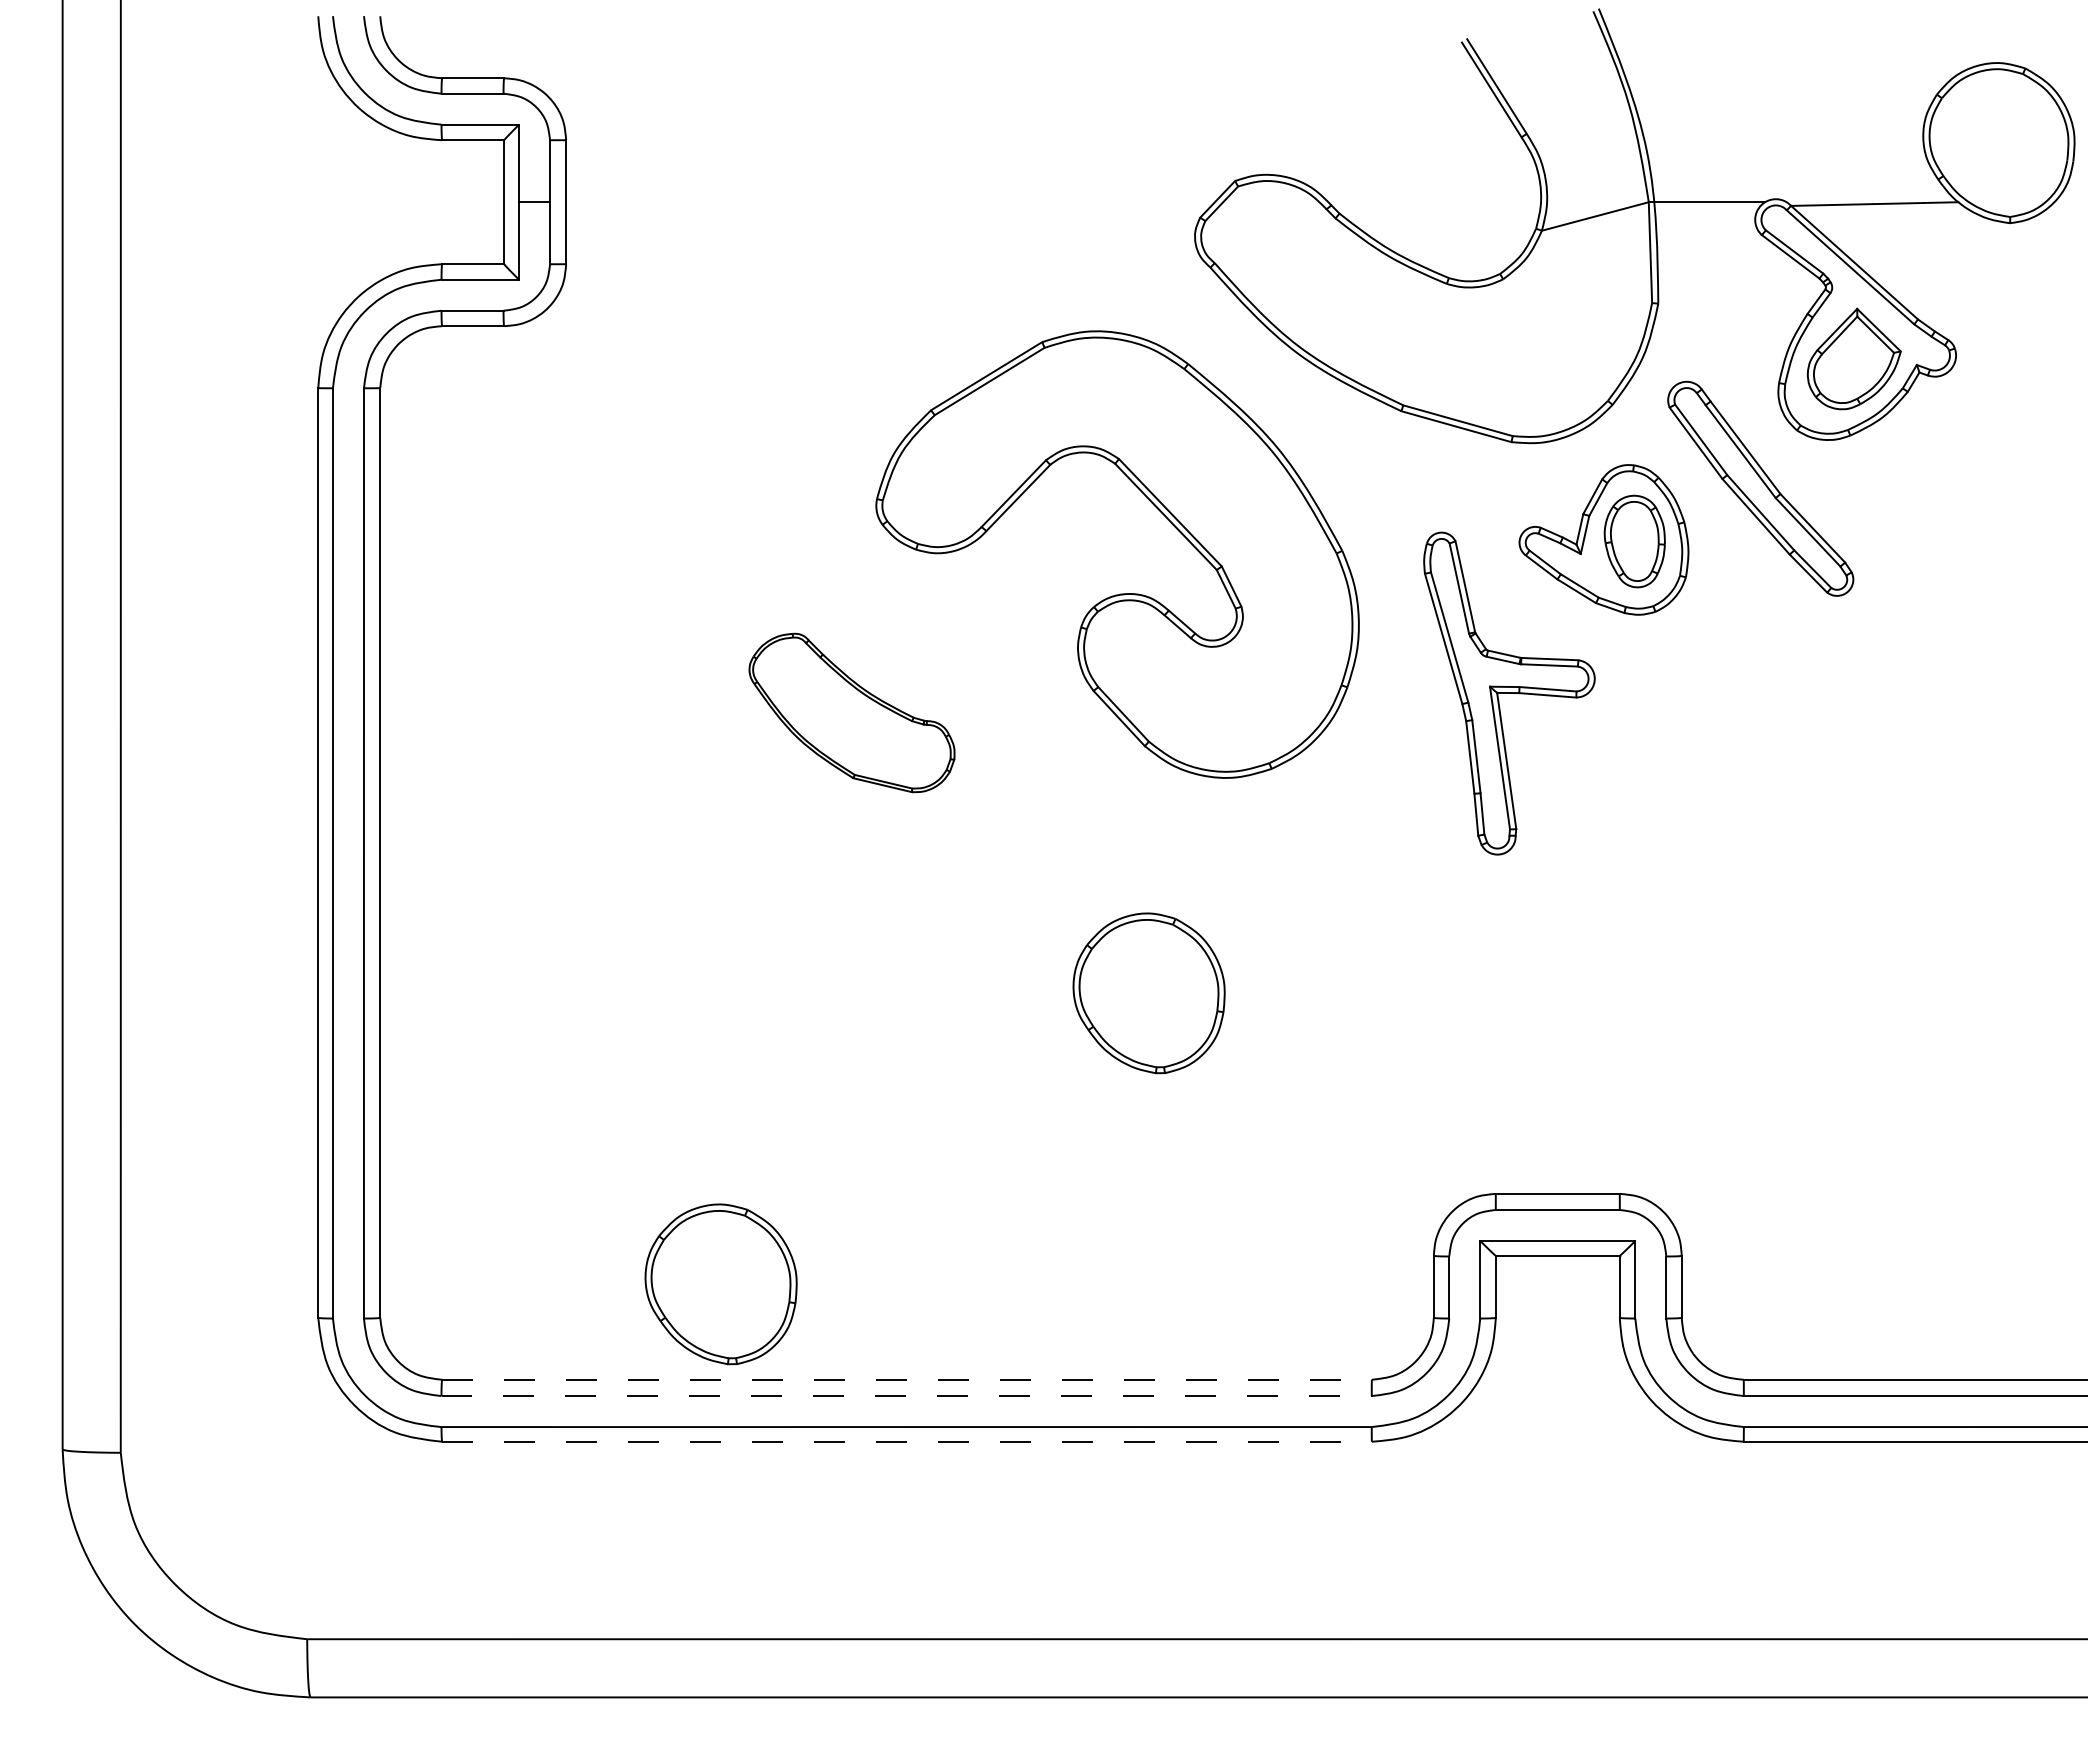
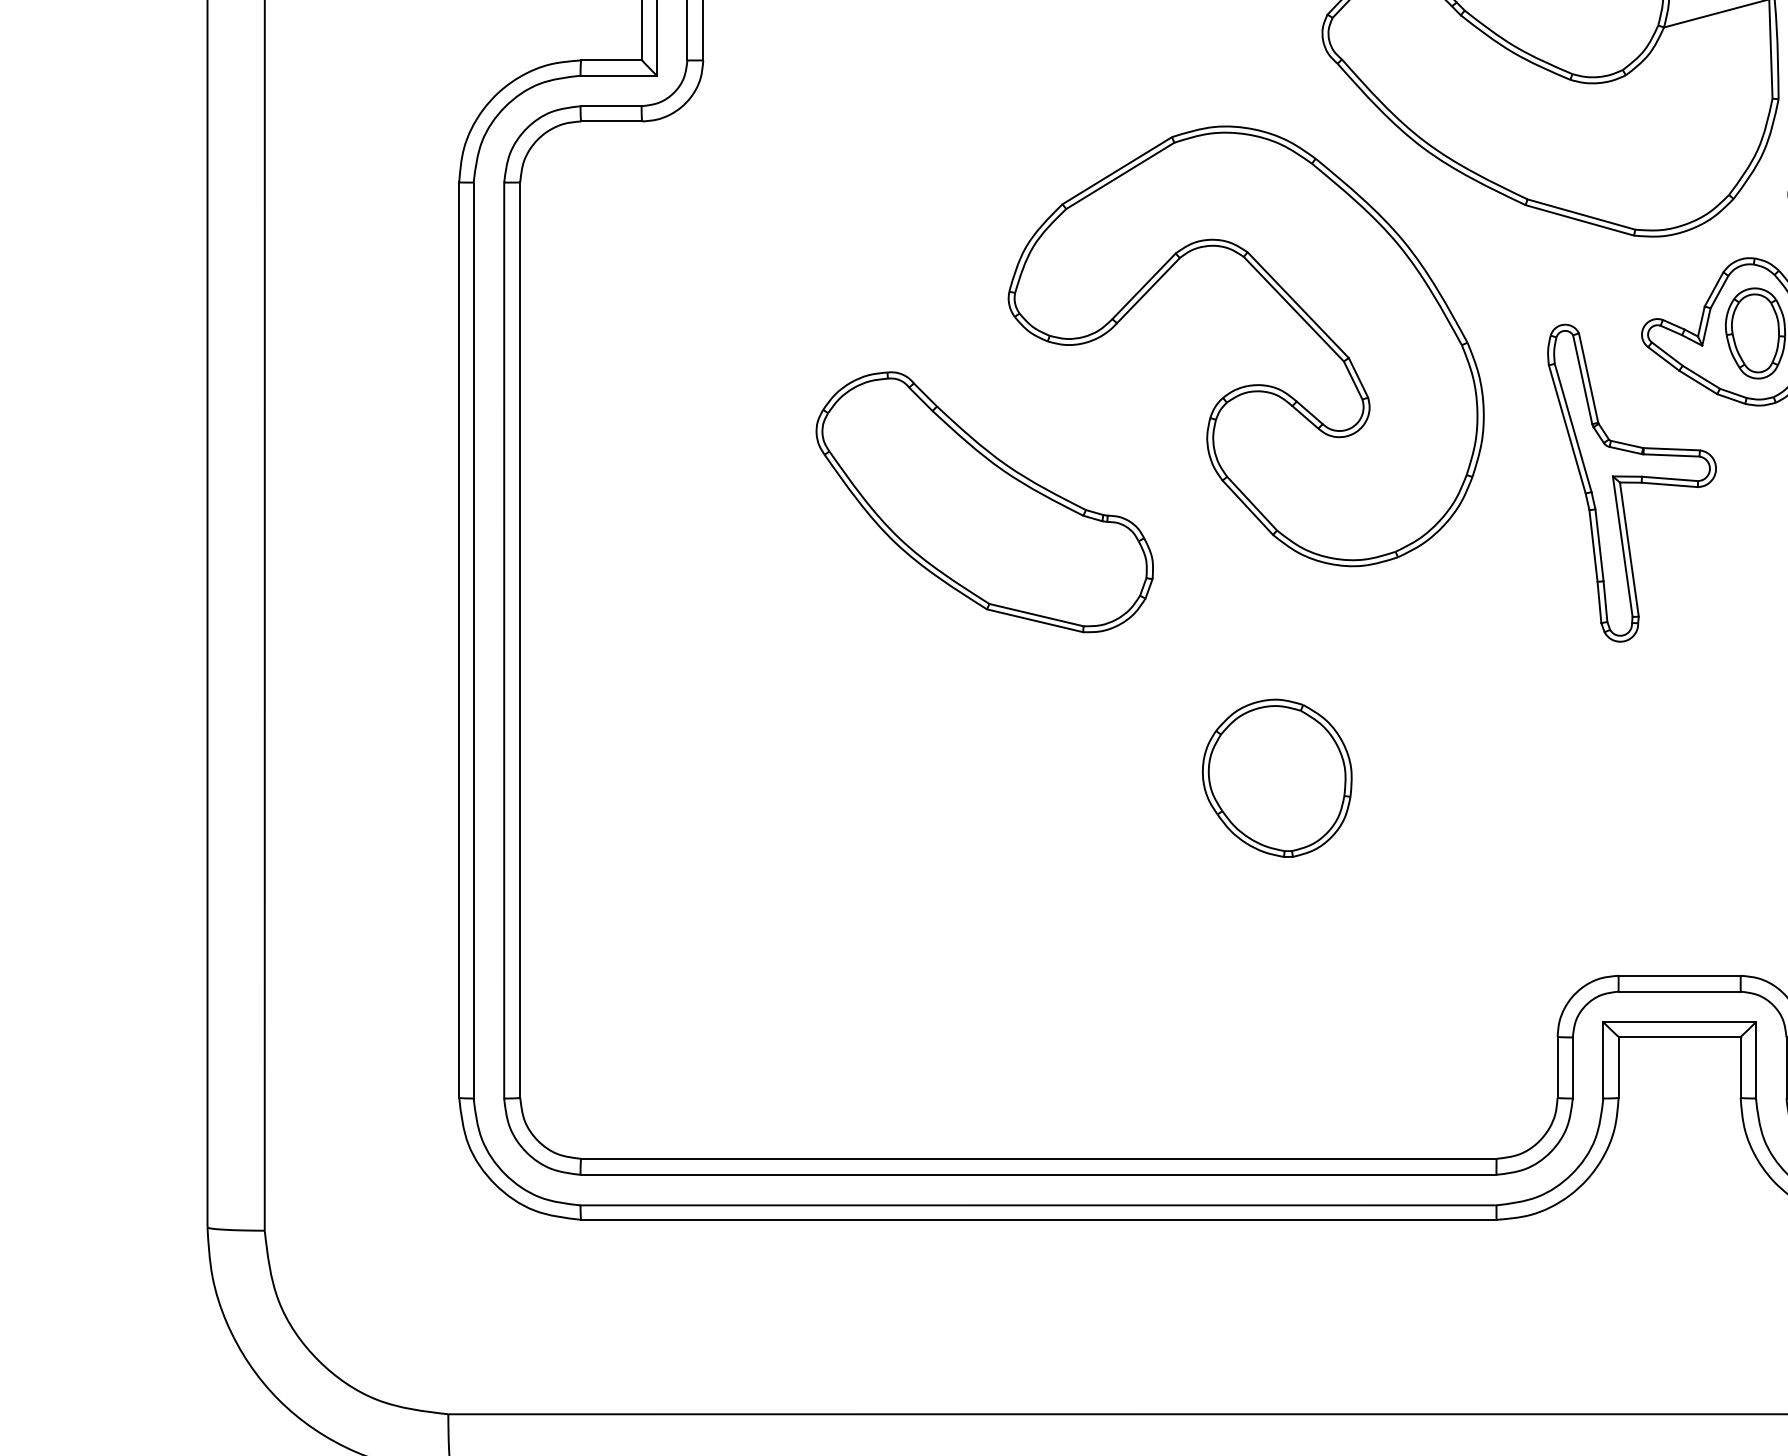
part: (851, 712) -> (984, 501), size x1.67
part: (720, 1284) -> (855, 1065), removed
line: (907, 1379) -> (1039, 1158), dashed -> solid
line: (907, 1396) -> (1039, 1175), dashed -> solid
line: (907, 1441) -> (1039, 1219), dashed -> solid

